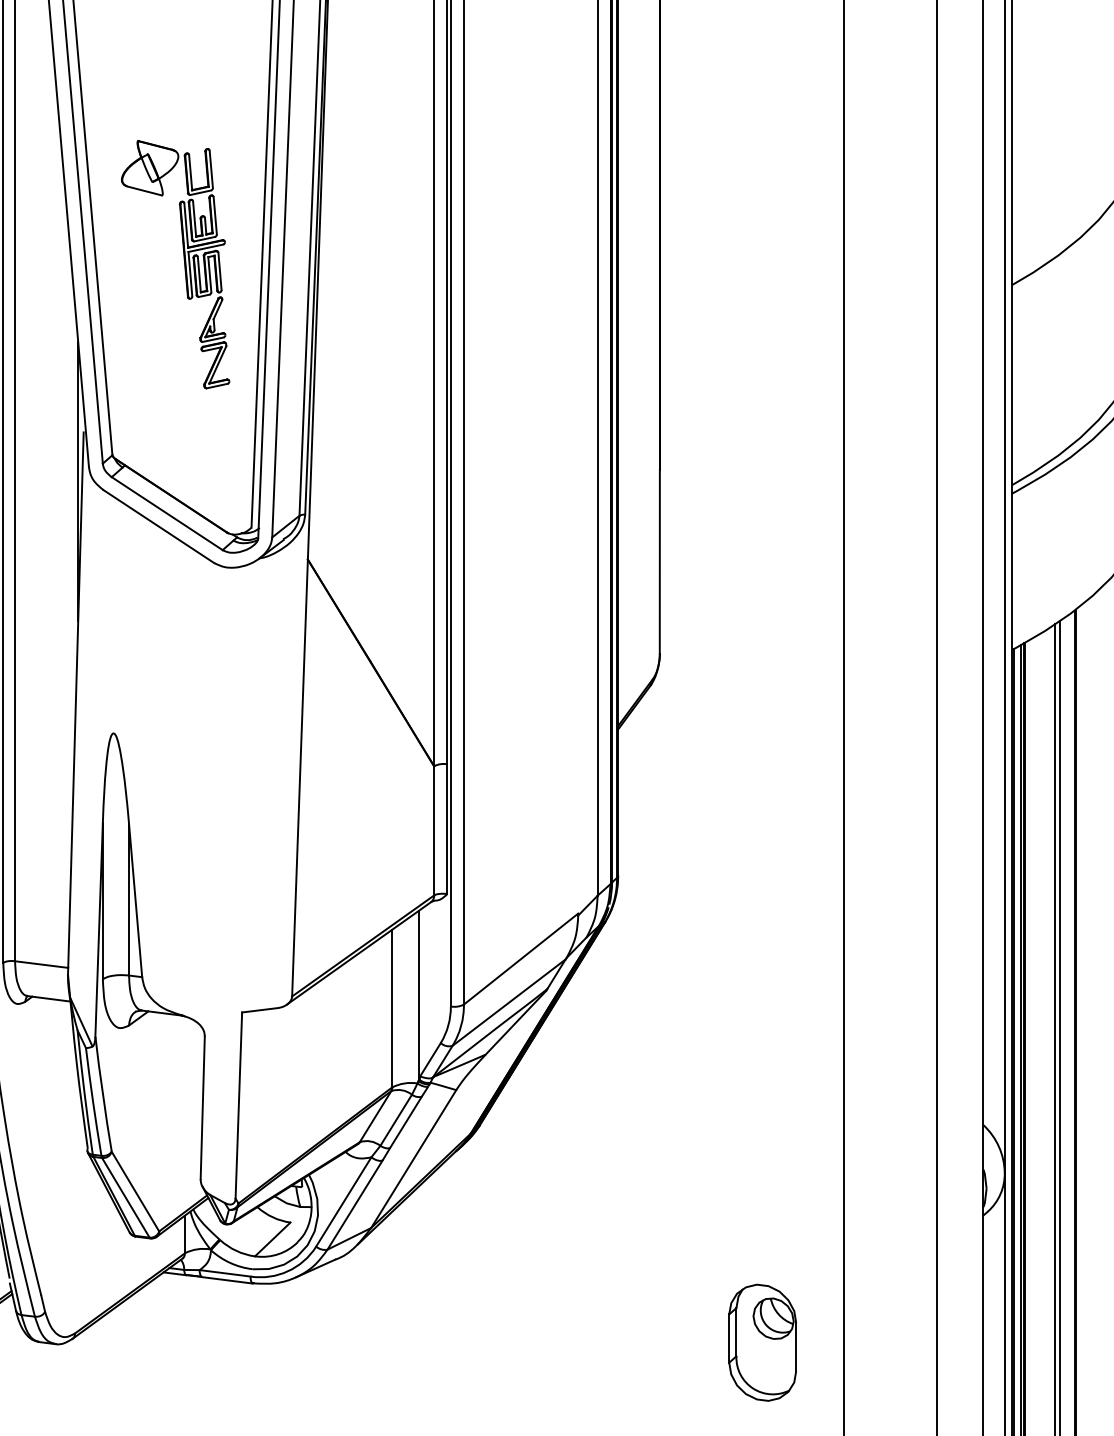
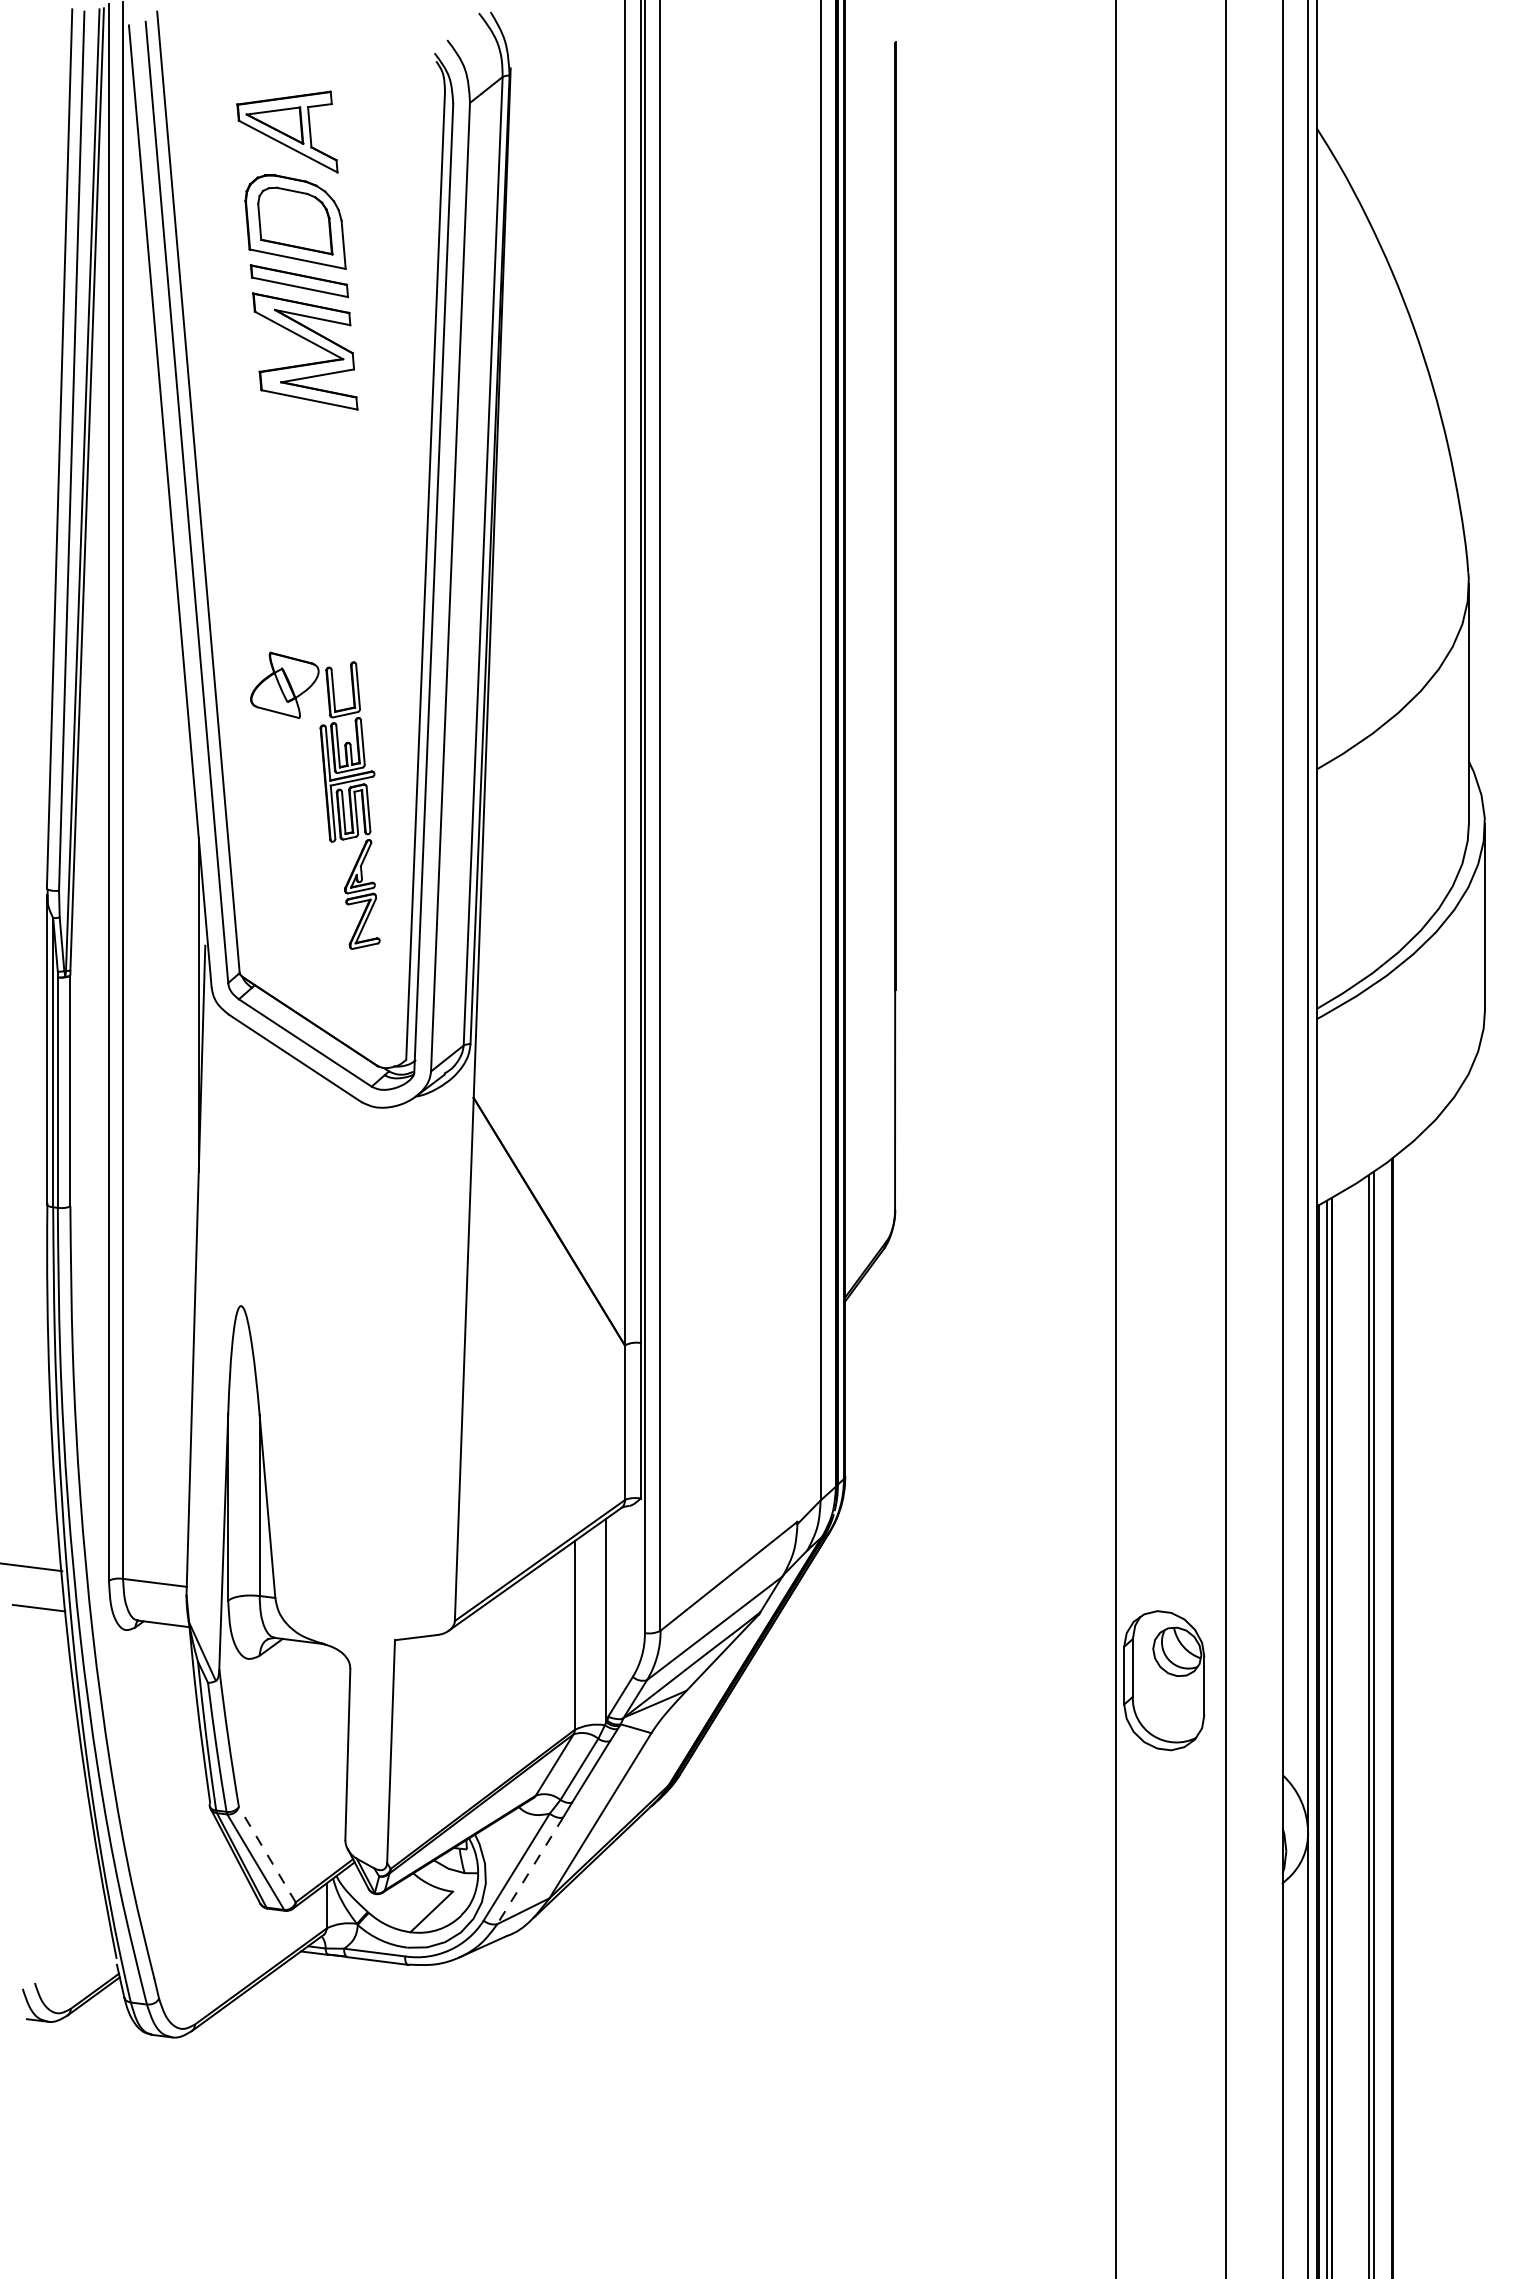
part: (184, 264) -> (325, 800), moved
line: (135, 1191) -> (267, 1854), solid -> dashed
line: (355, 1204) -> (530, 1870), solid -> dashed
part: (762, 1342) -> (1164, 1680), moved

